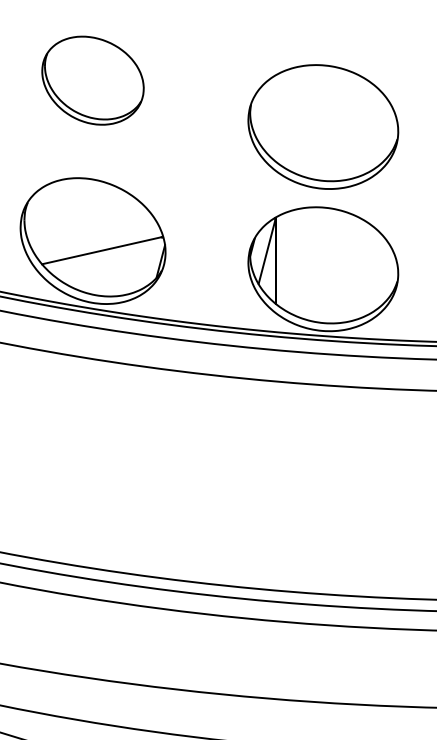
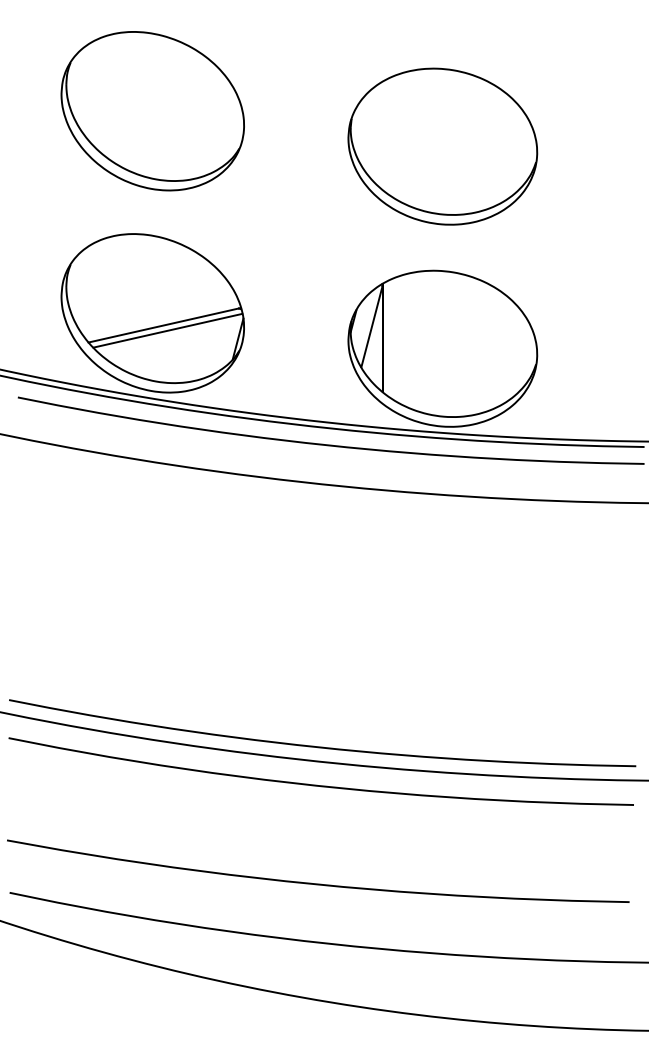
part: (92, 80) -> (152, 111), size x1.43
part: (323, 126) -> (442, 146), moved
line: (104, 254) -> (167, 330), added

